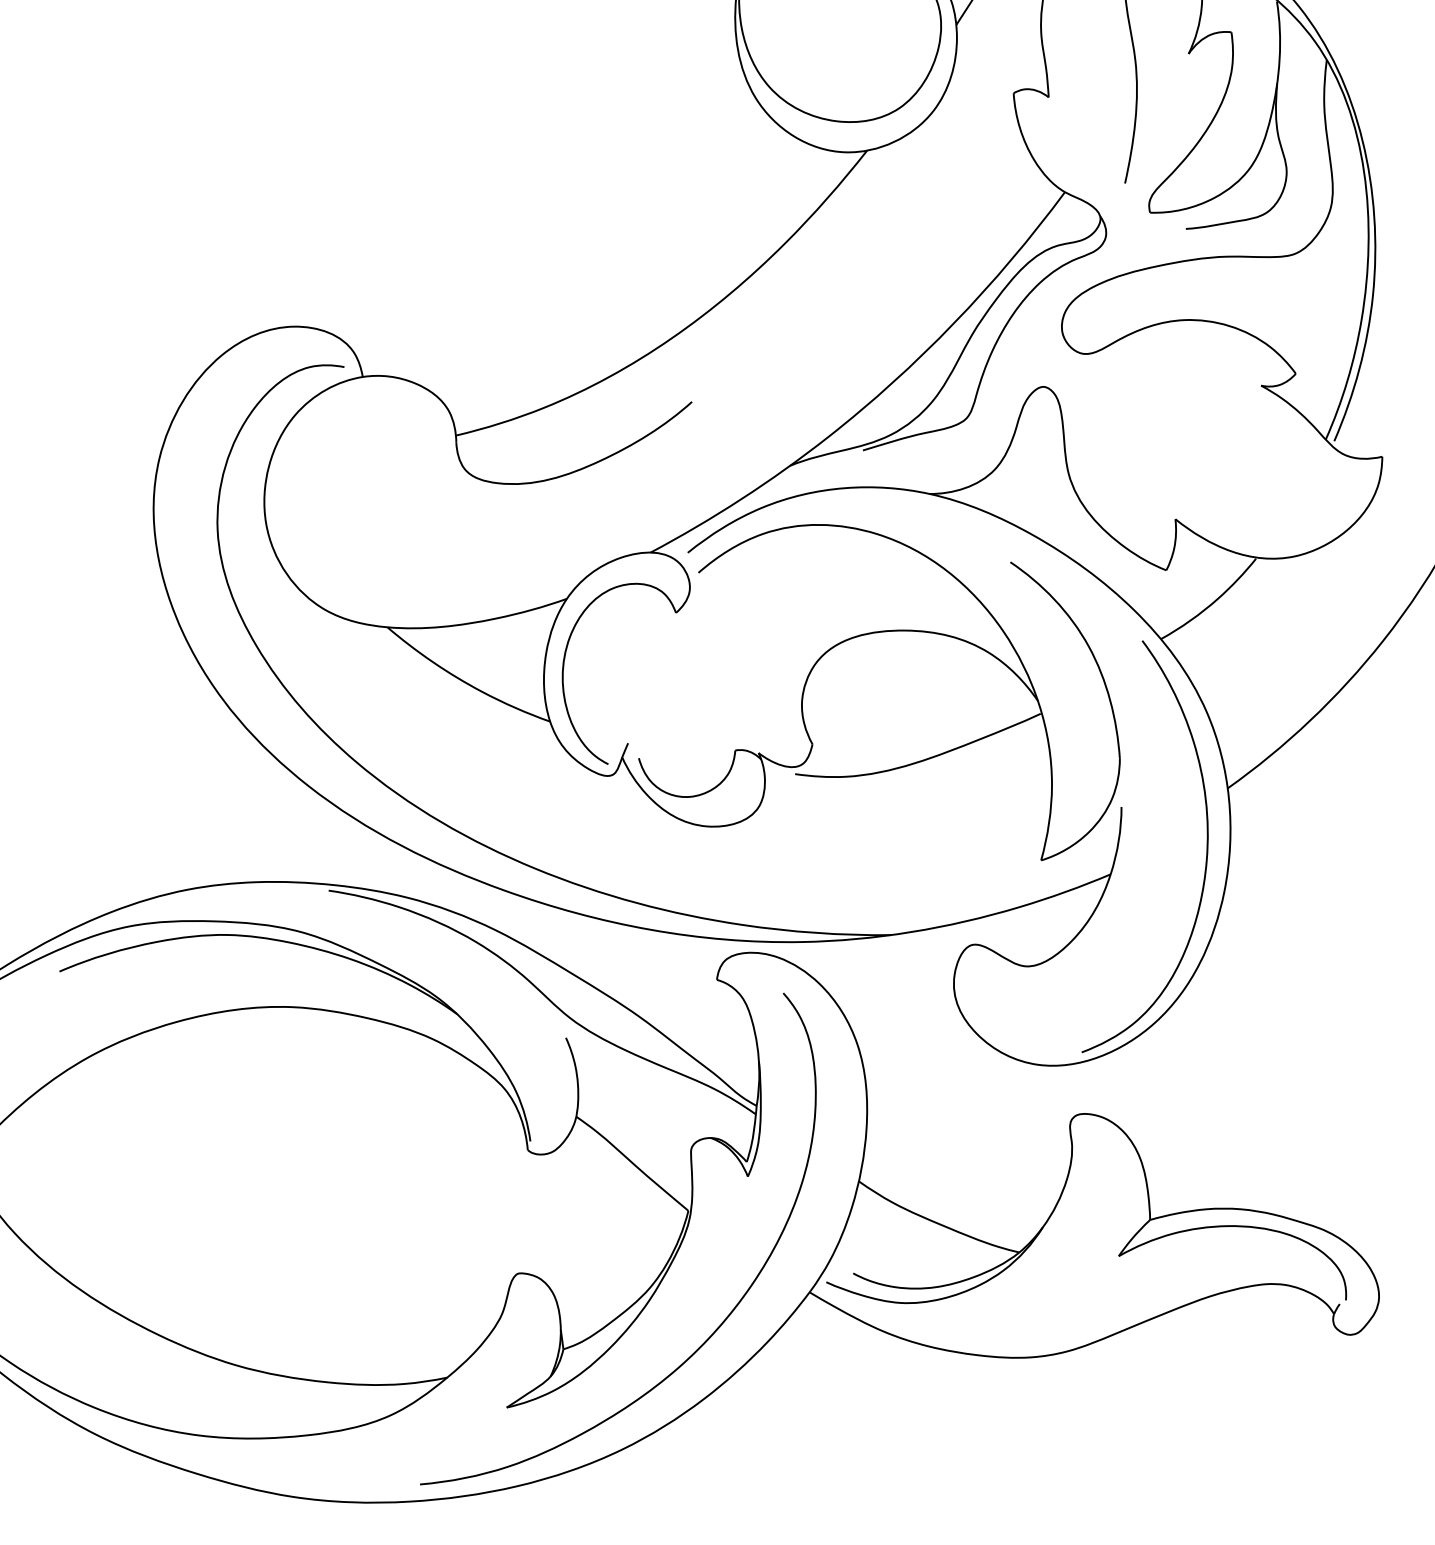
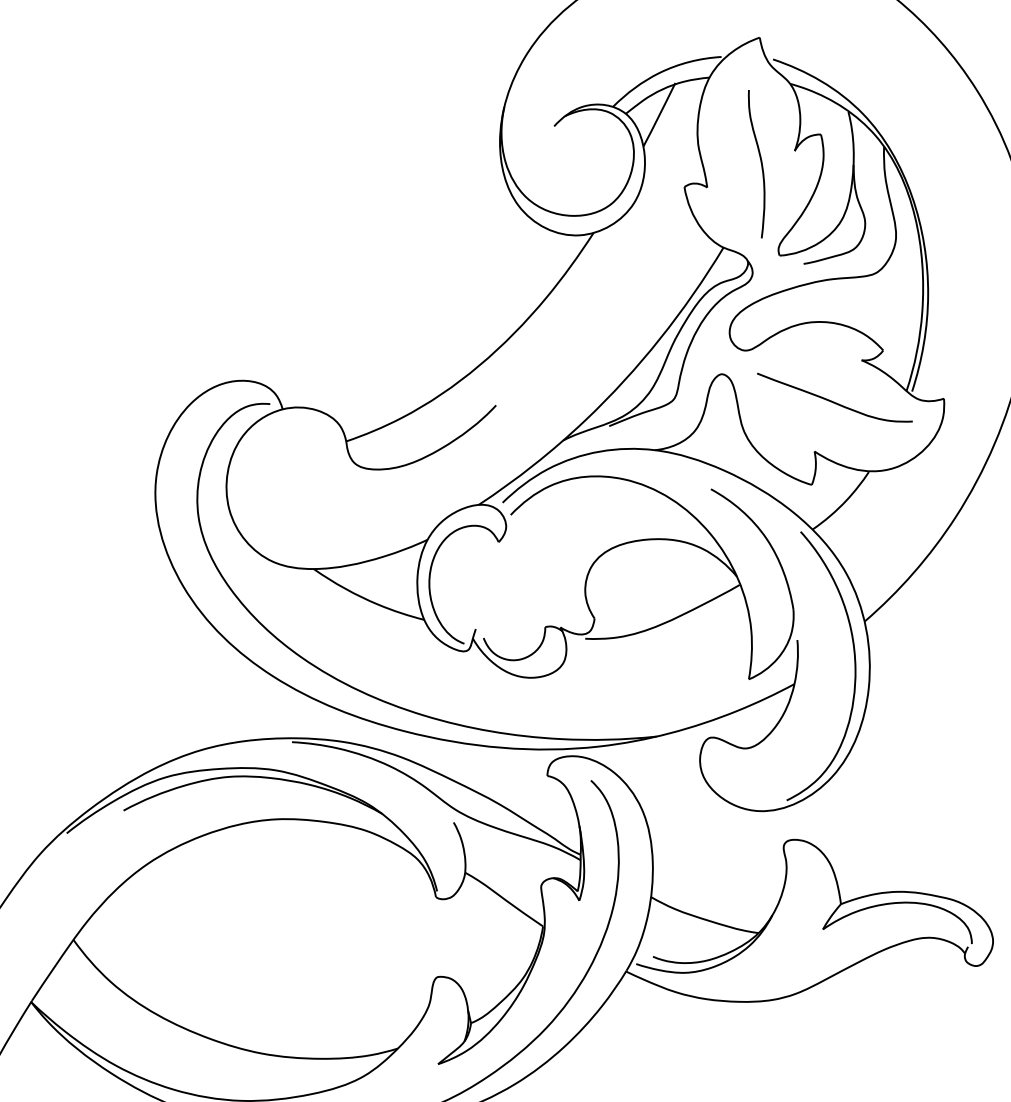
curve: (1213, 445) -> (834, 401), added

